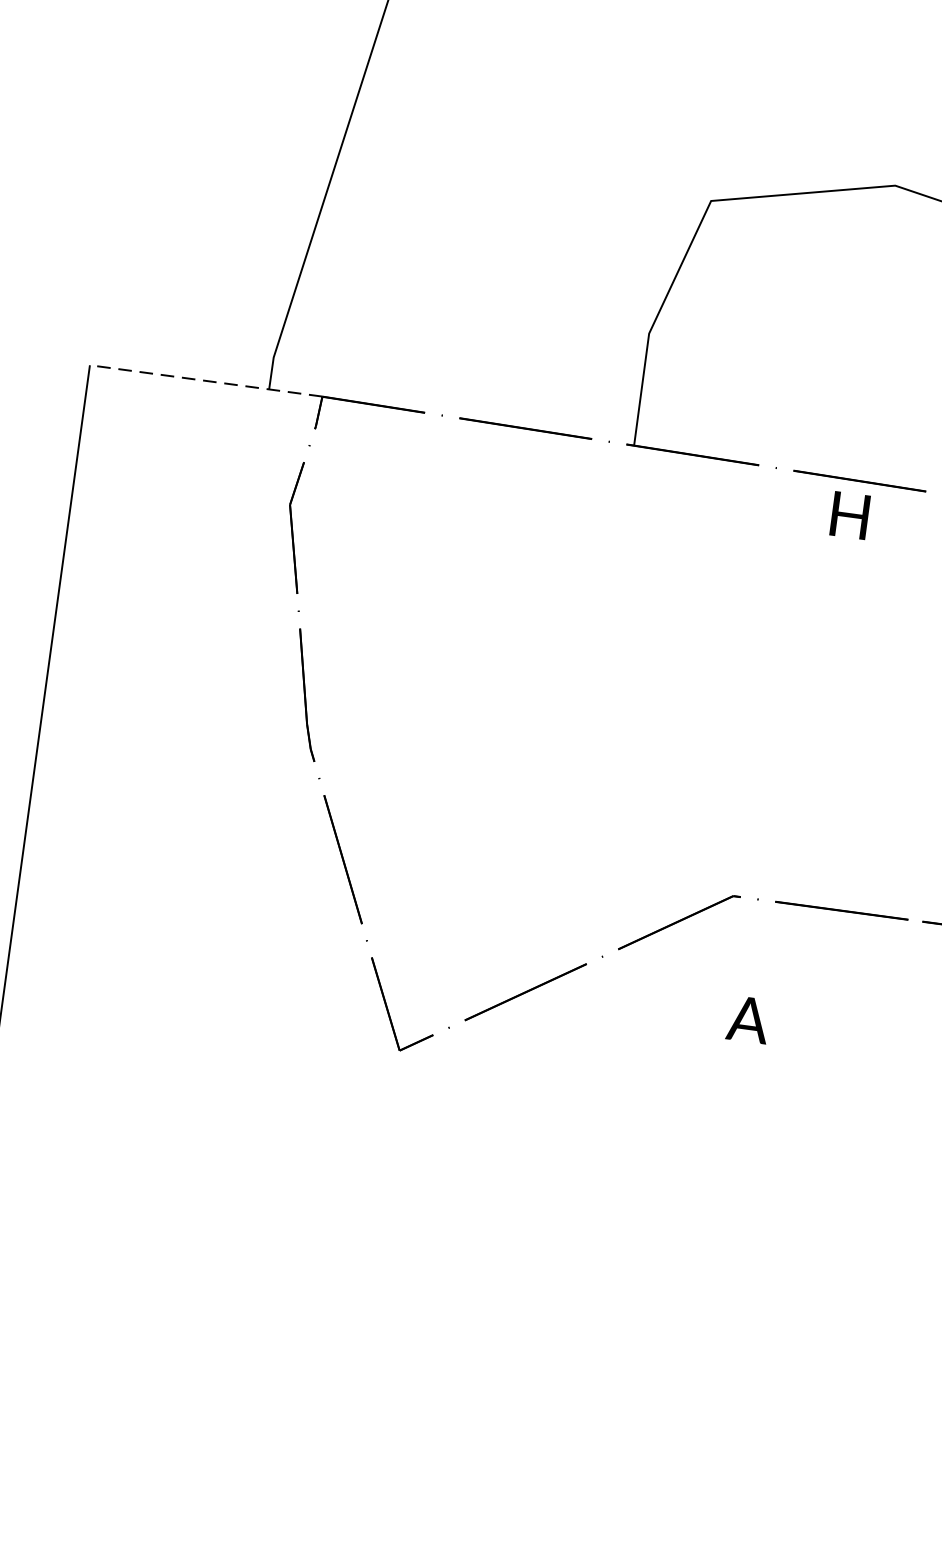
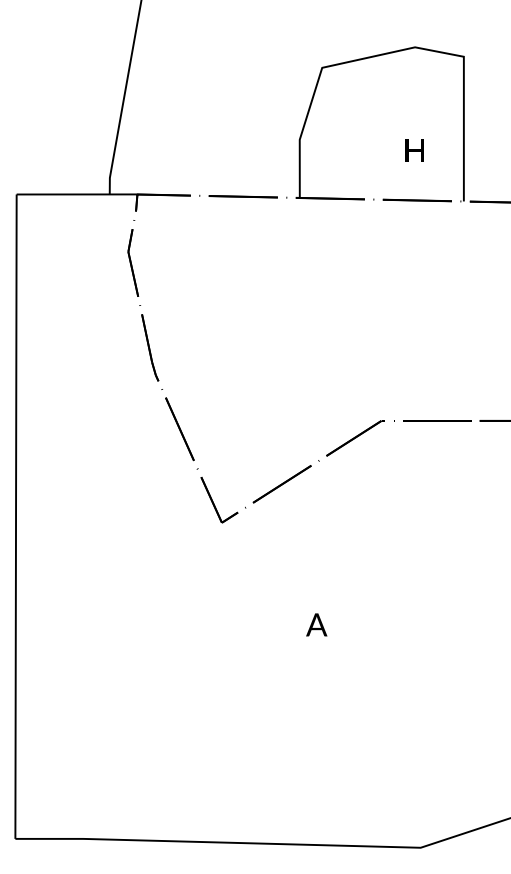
line: (205, 380) -> (76, 194), dashed -> solid
text: (849, 515) -> (414, 150), moved
text: (748, 1018) -> (316, 624), moved

